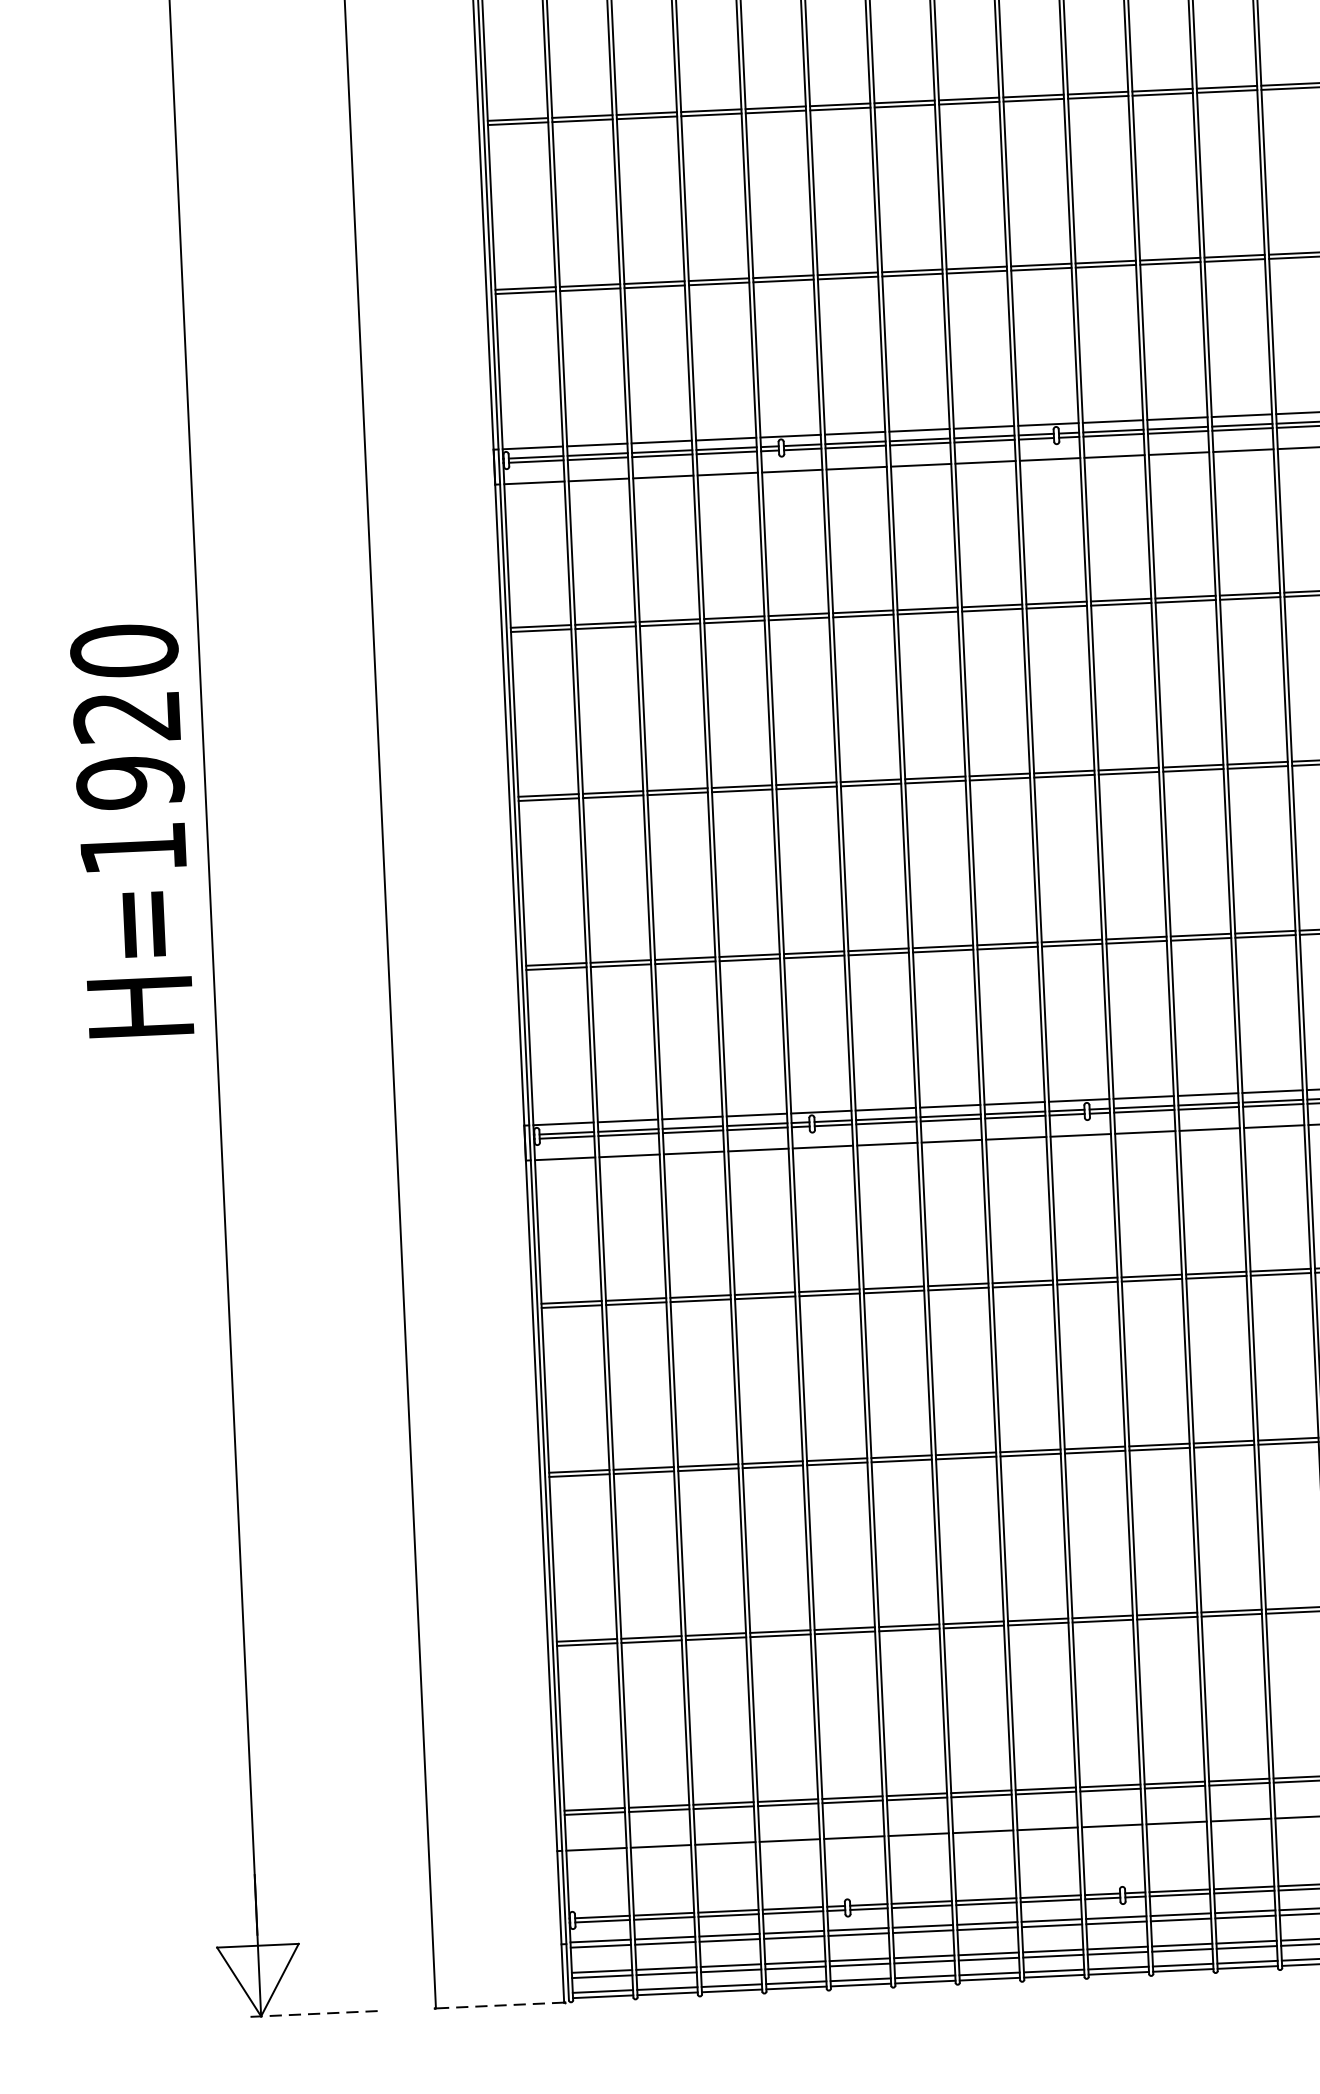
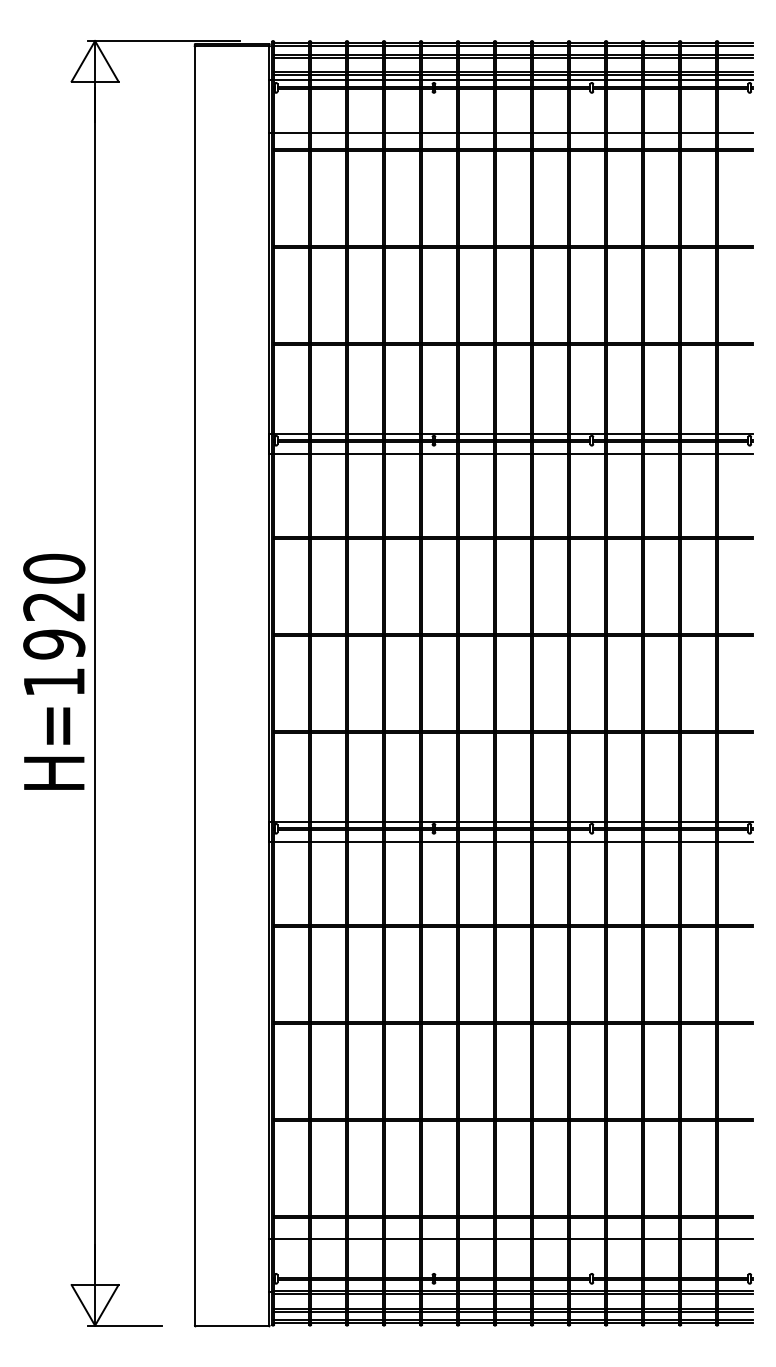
text: (132, 829) -> (54, 671), moved
line: (500, 2005) -> (232, 1325), dashed -> solid
line: (314, 2013) -> (125, 1325), dashed -> solid

